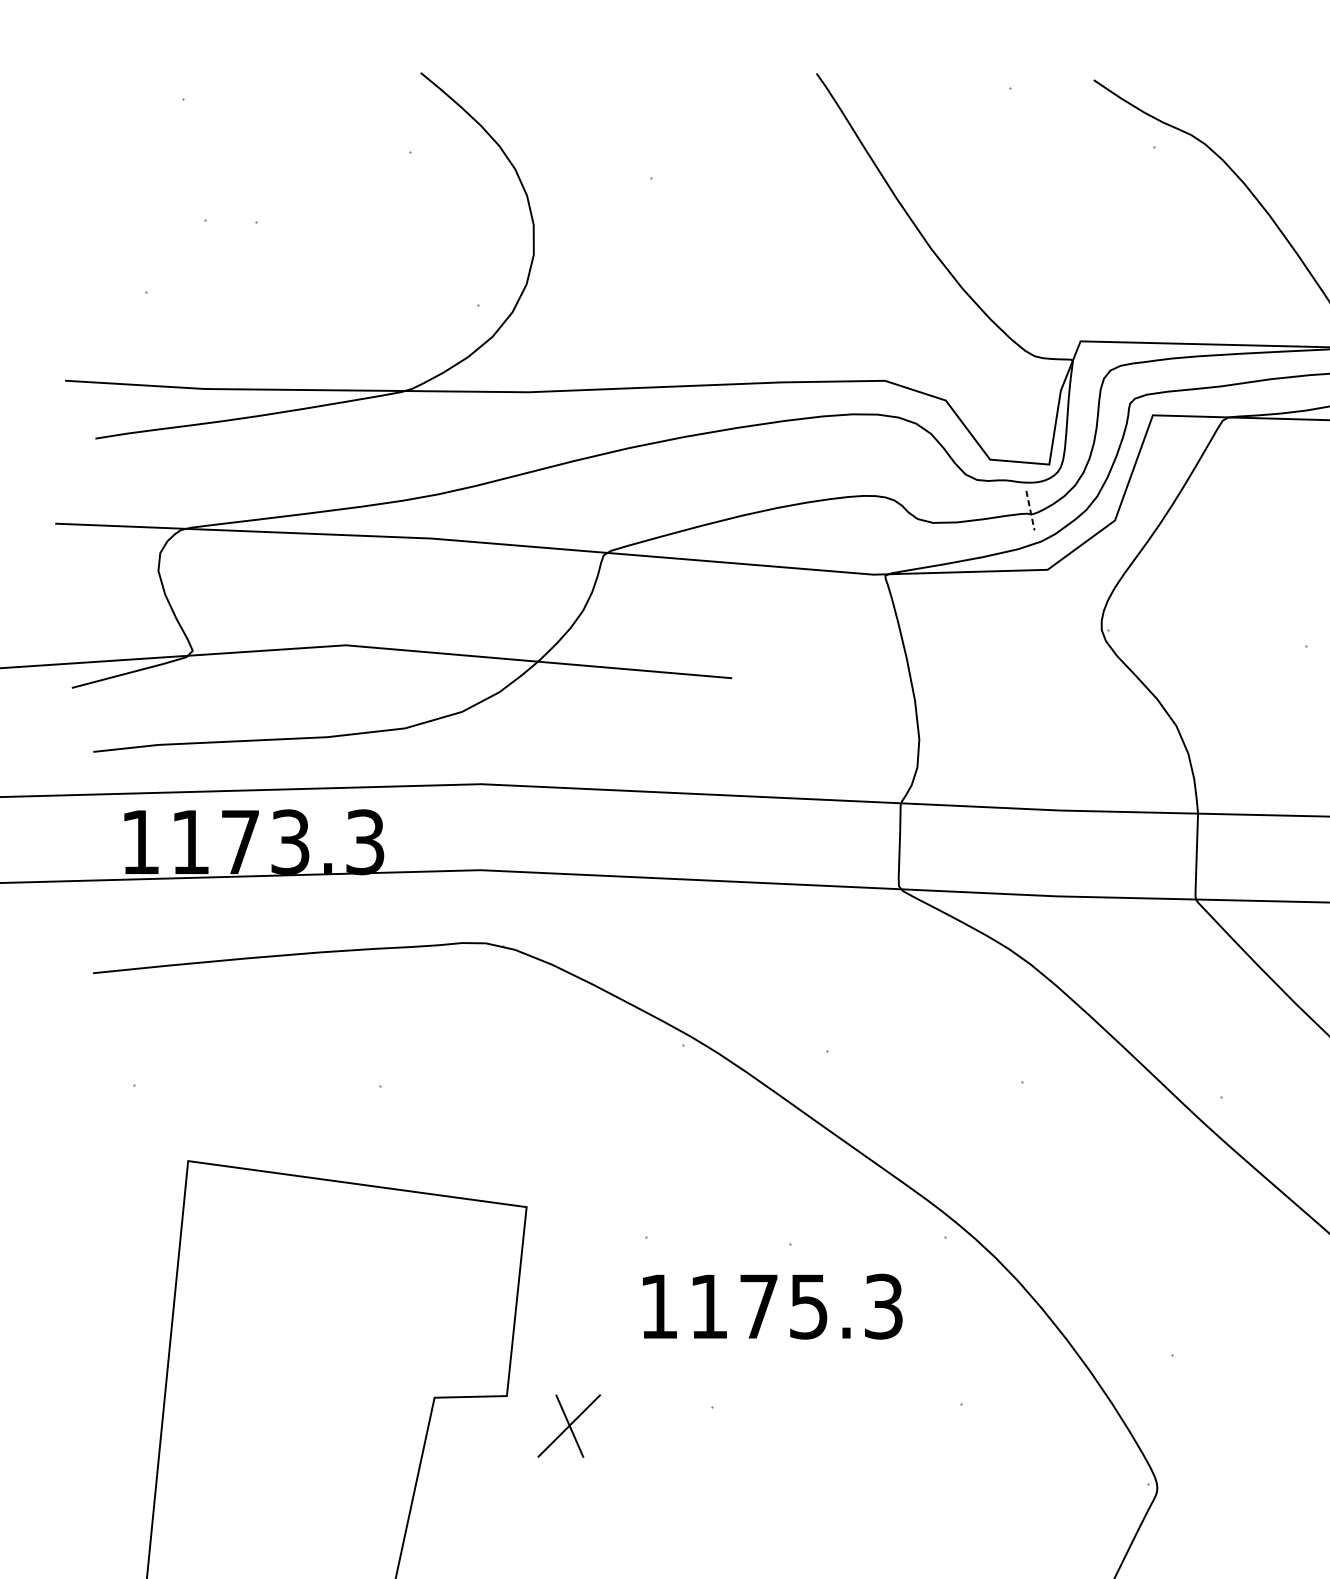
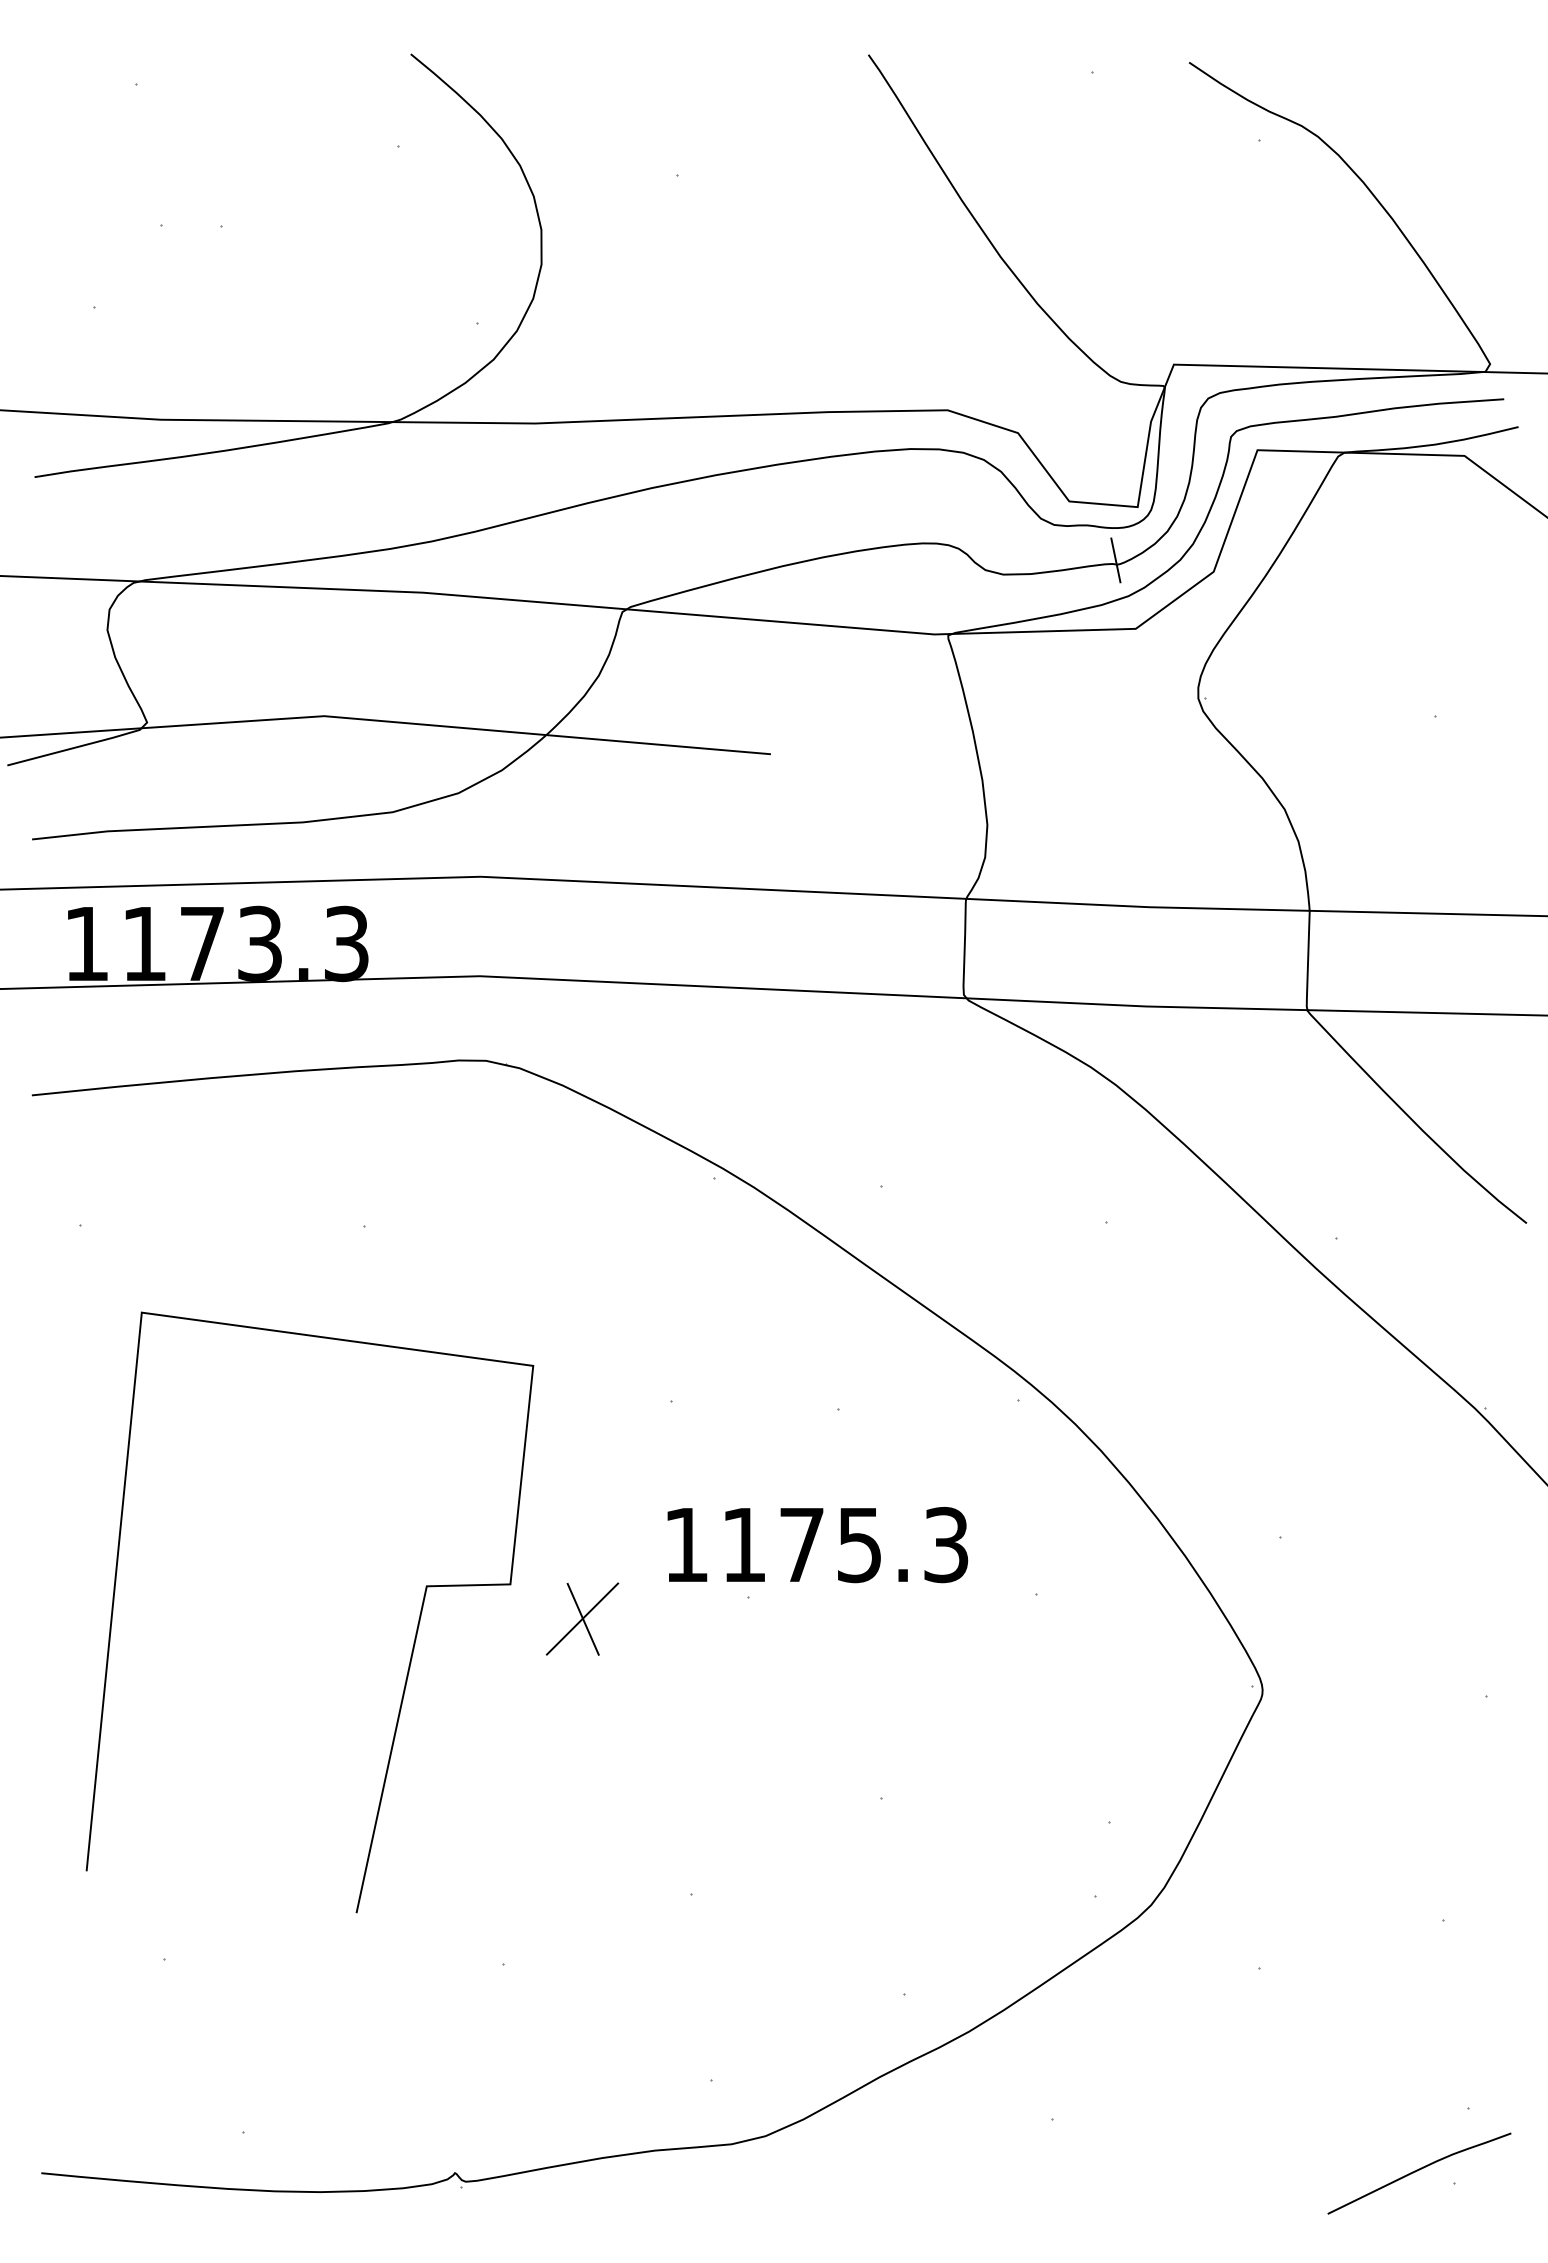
line: (1030, 510) -> (1115, 560), dashed -> solid
text: (772, 1307) -> (817, 1545), moved

